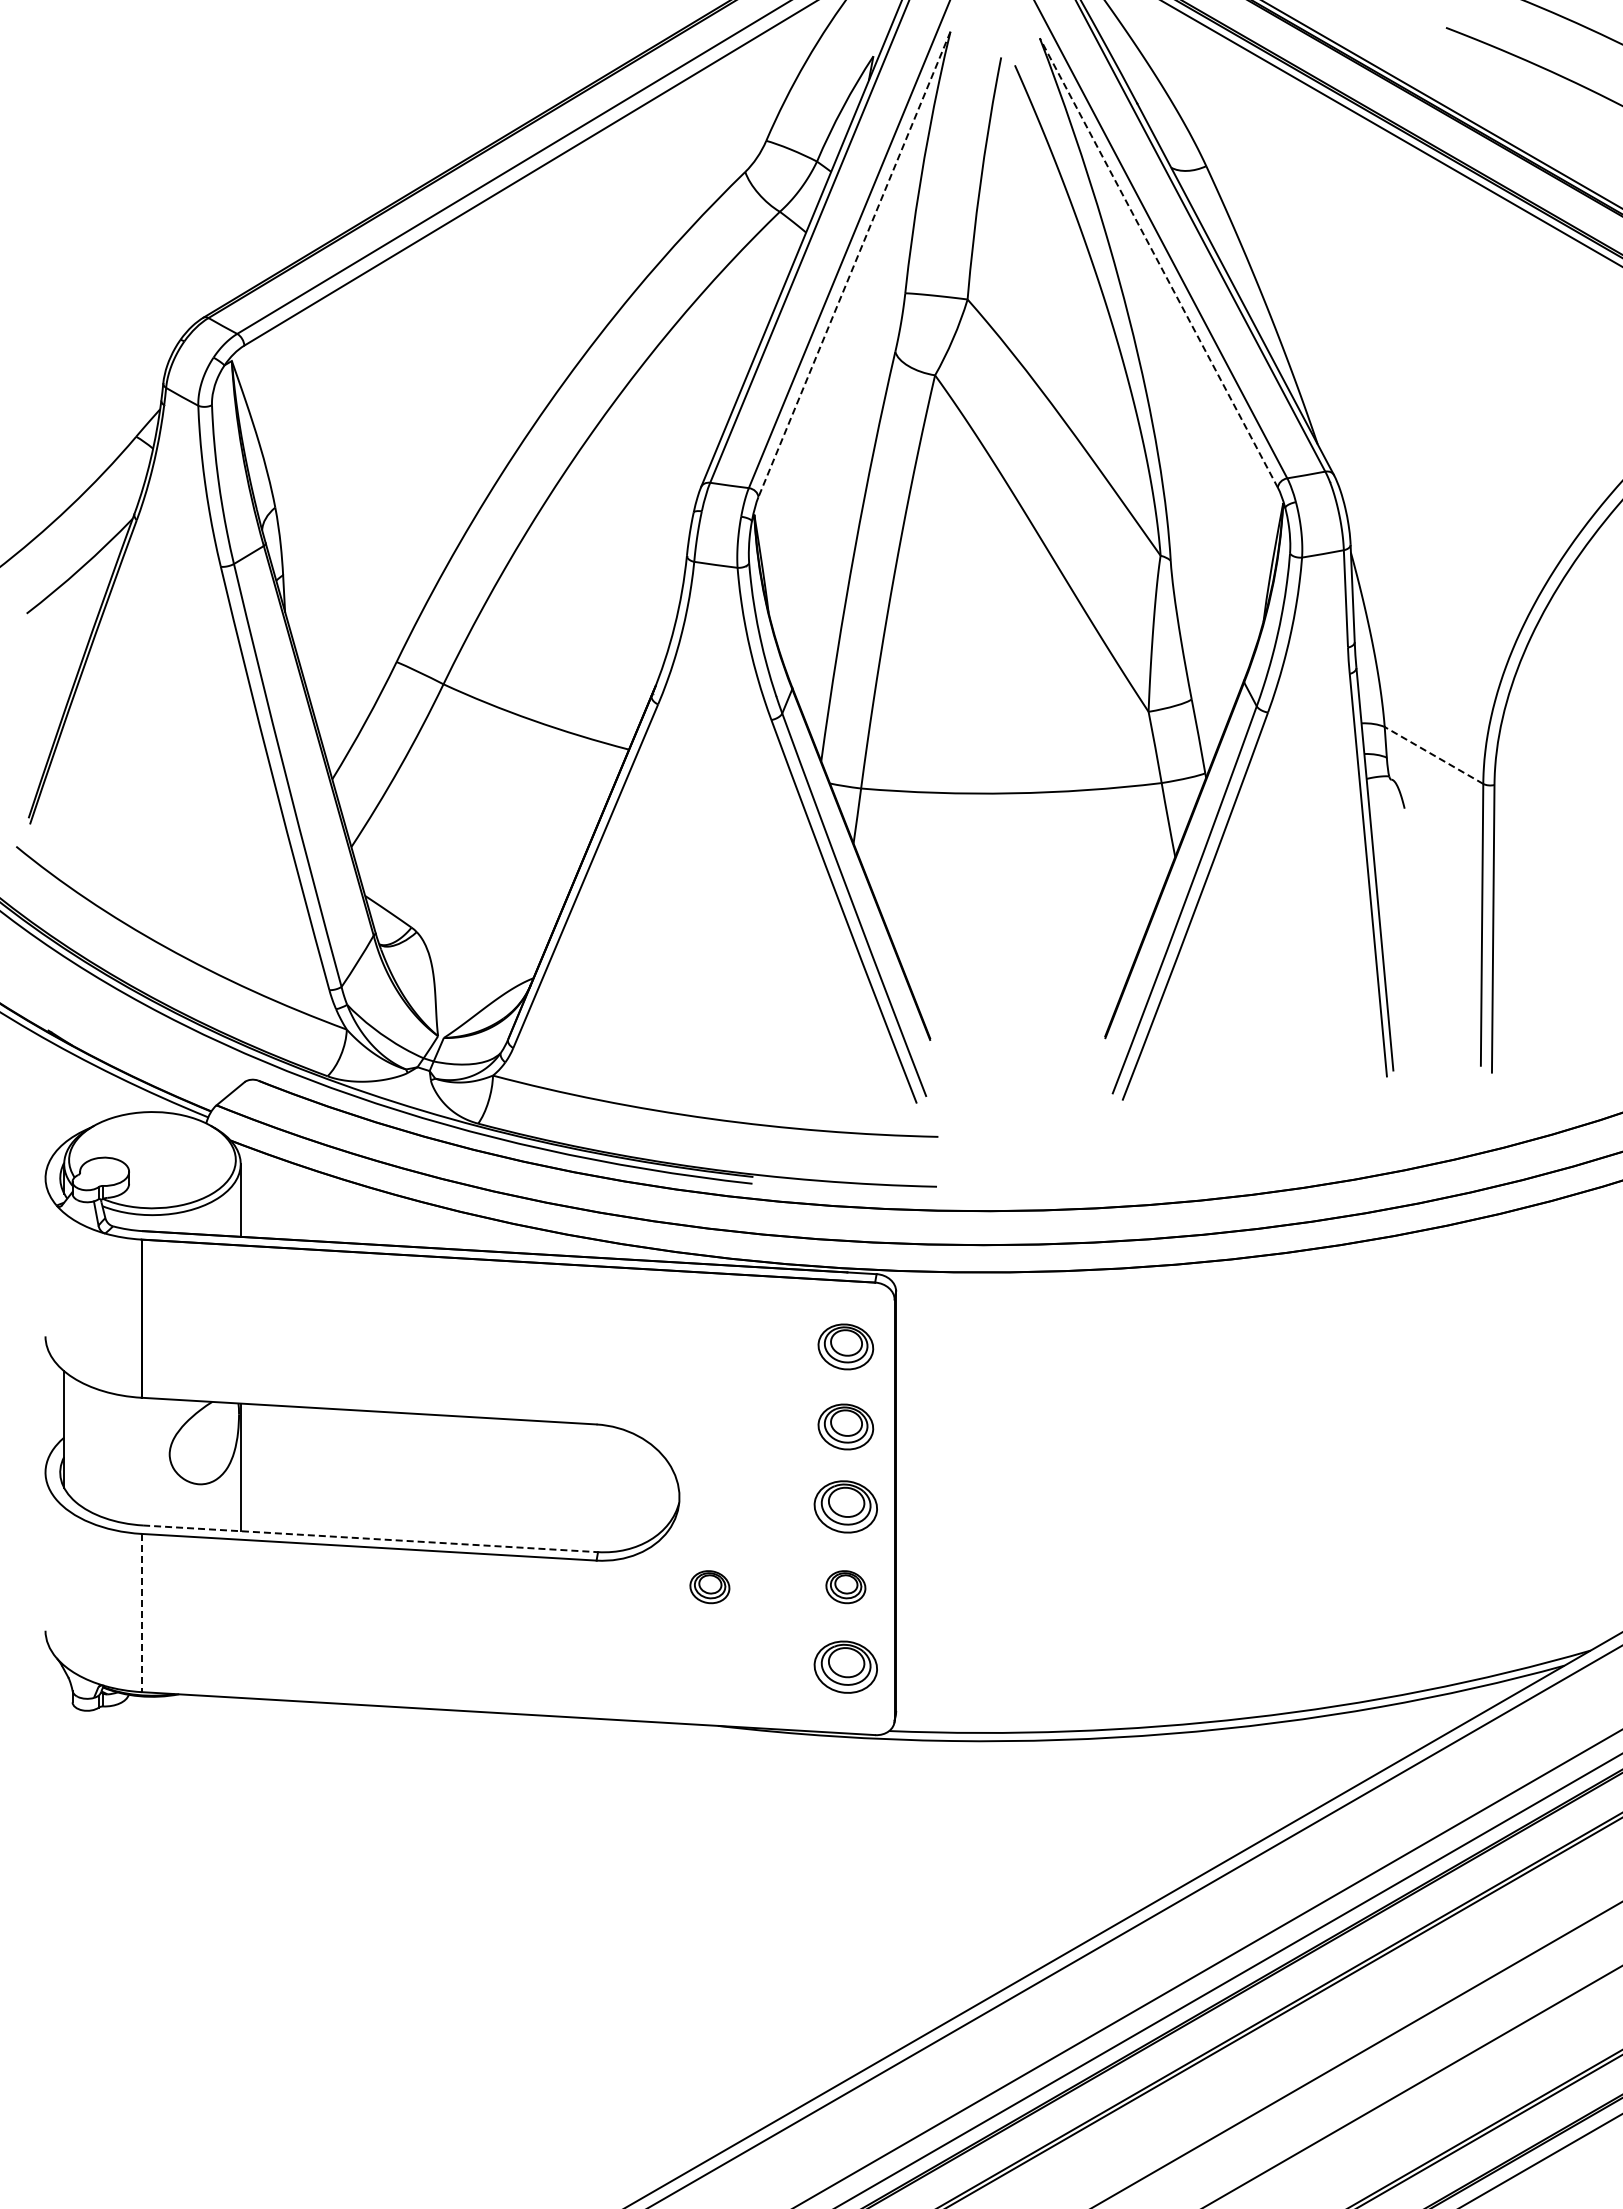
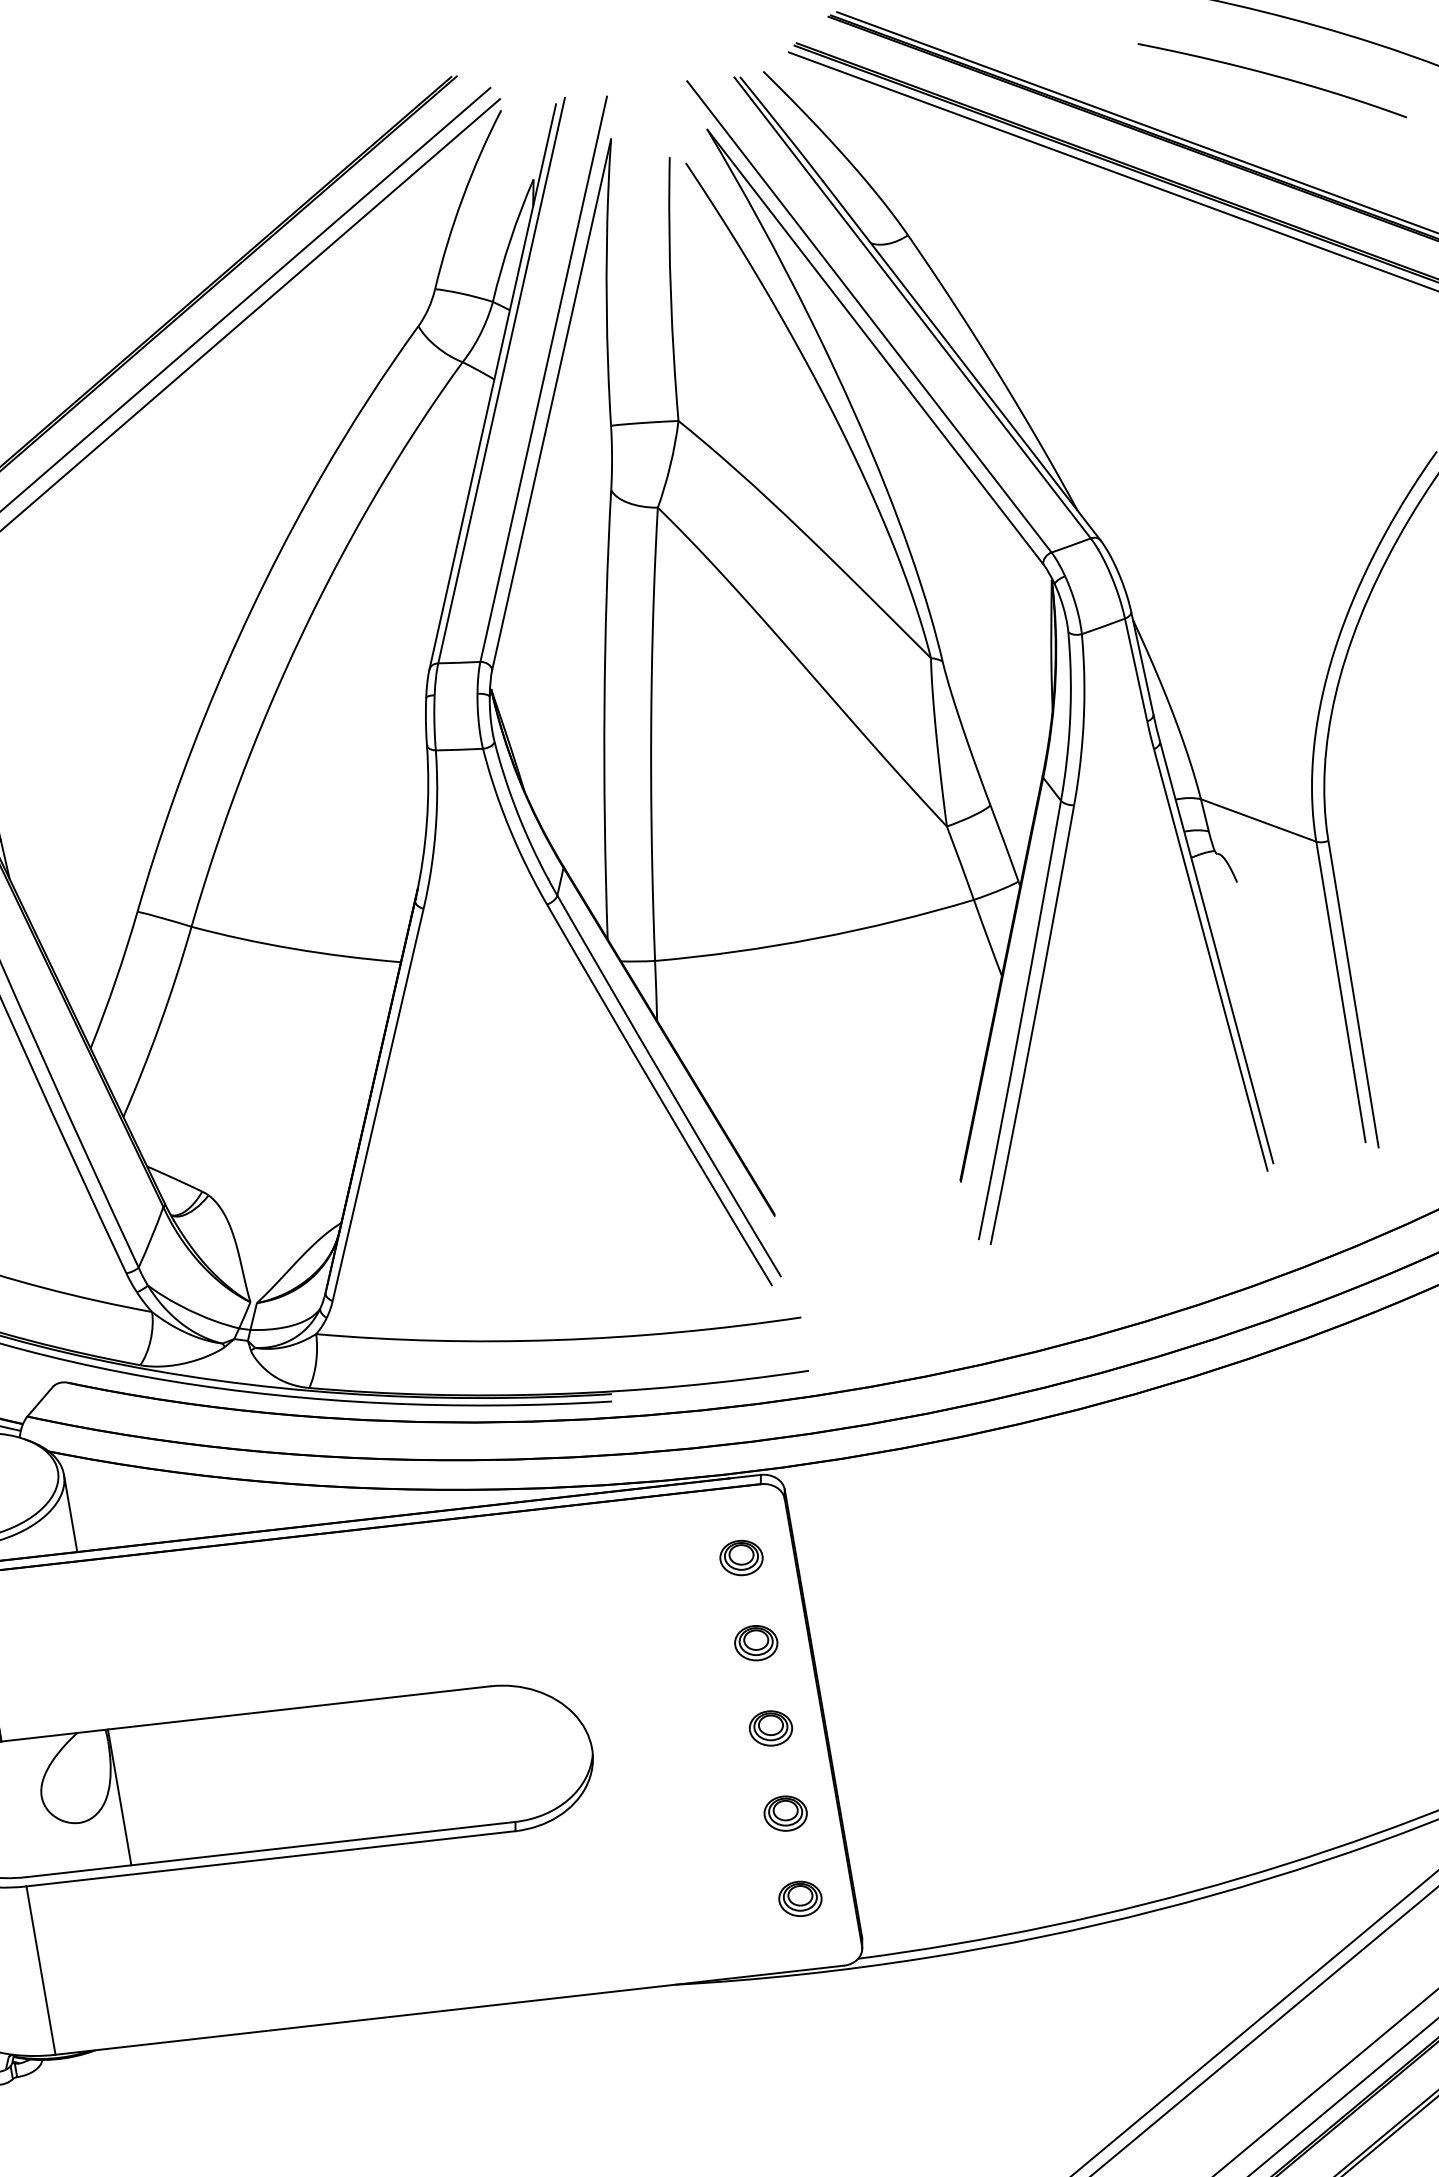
line: (1158, 262) -> (874, 346), dashed -> solid
line: (854, 264) -> (551, 404), dashed -> solid
line: (1434, 755) -> (1259, 820), dashed -> solid
part: (845, 1346) -> (741, 1557), size x0.71
part: (845, 1426) -> (755, 1642), size x0.71
part: (845, 1507) -> (770, 1728), size x0.62
line: (370, 1538) -> (270, 1849), dashed -> solid
part: (709, 1587) -> (640, 1839), removed
line: (141, 1613) -> (40, 1971), dashed -> solid
part: (845, 1667) -> (800, 1899), size x0.62

